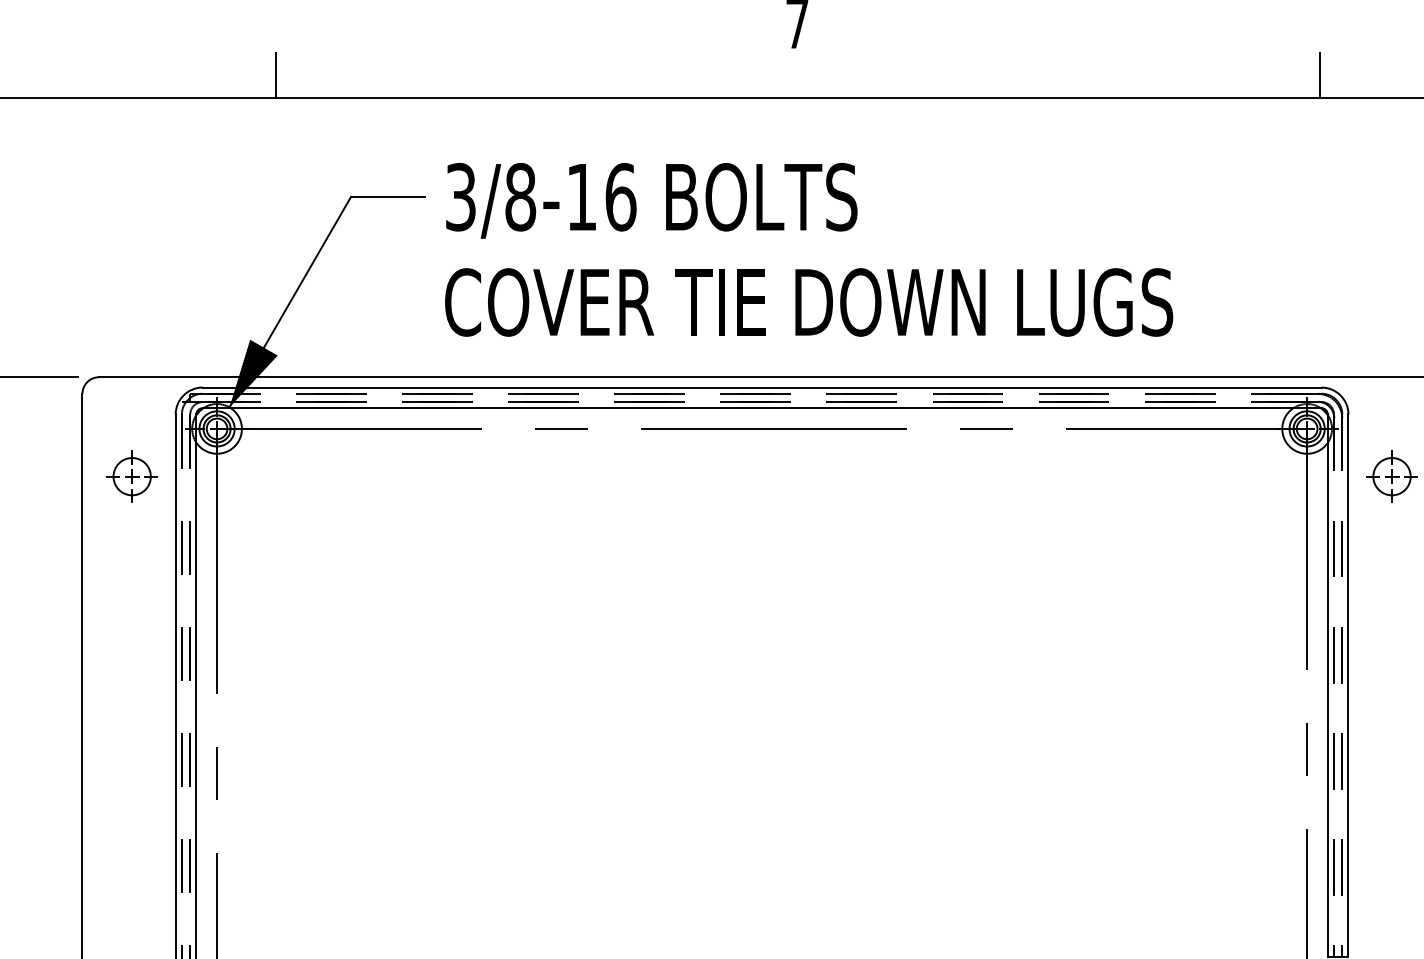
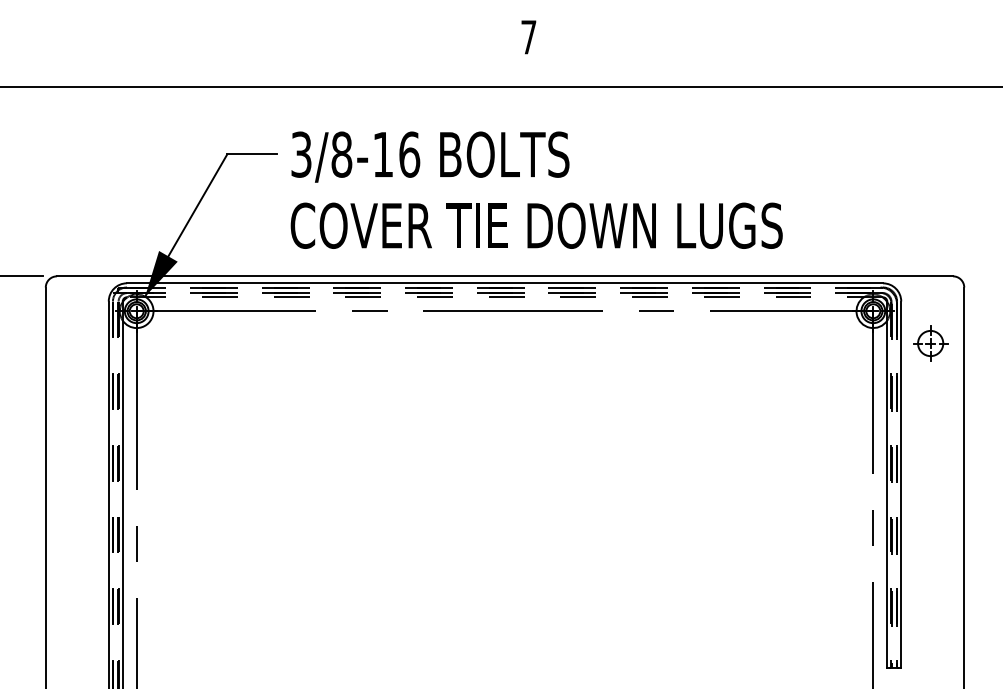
line: (275, 75) -> (176, 72), removed
line: (1319, 75) -> (881, 72), removed
line: (761, 408) -> (504, 297), solid -> dashed
part: (130, 476) -> (78, 343), removed

